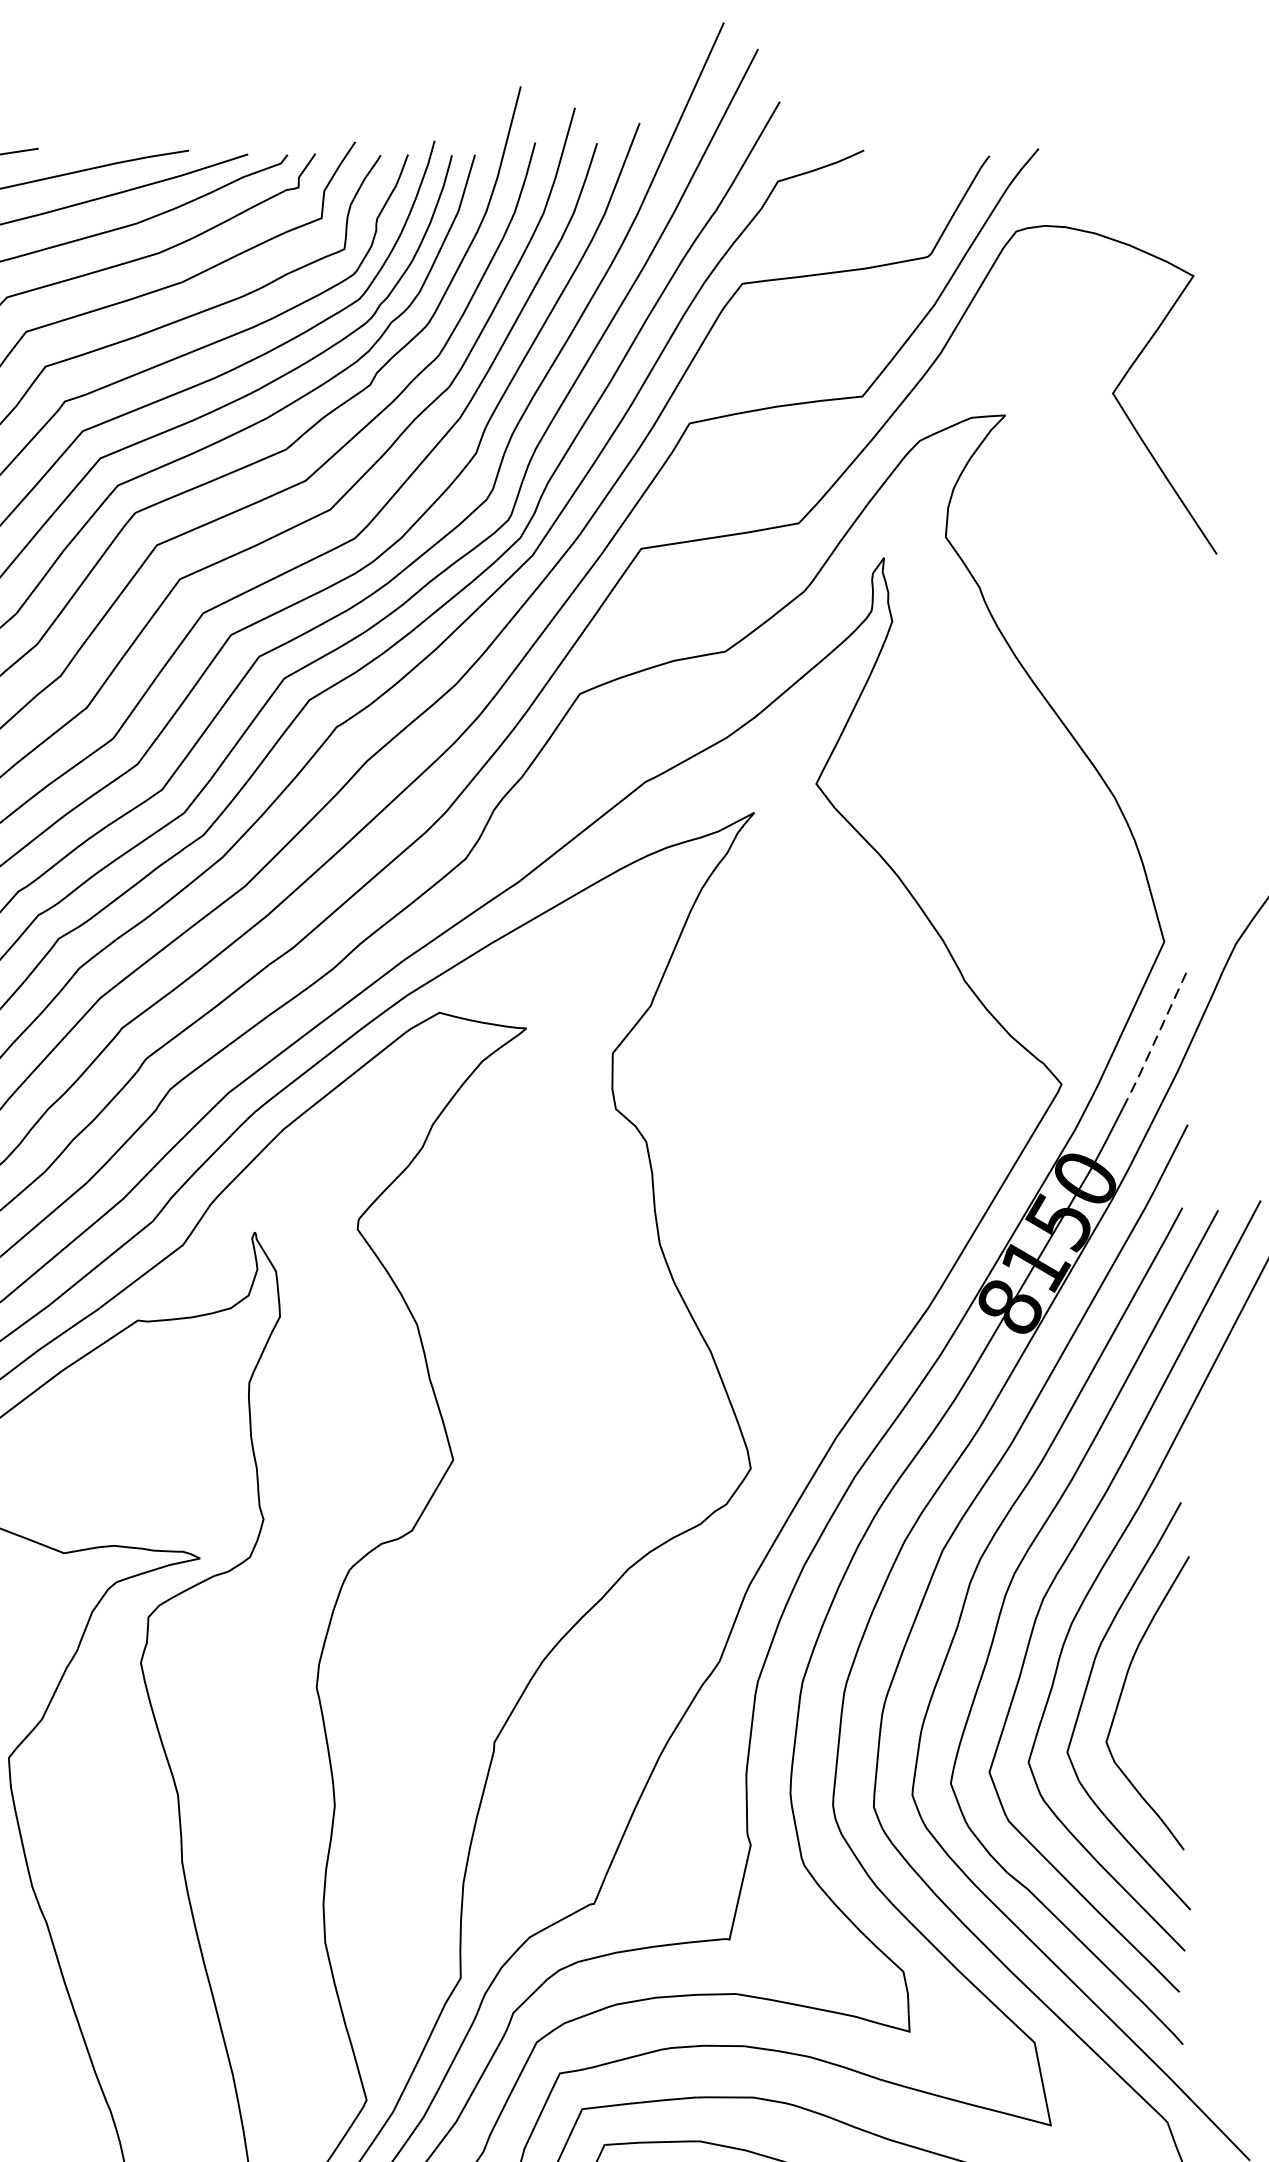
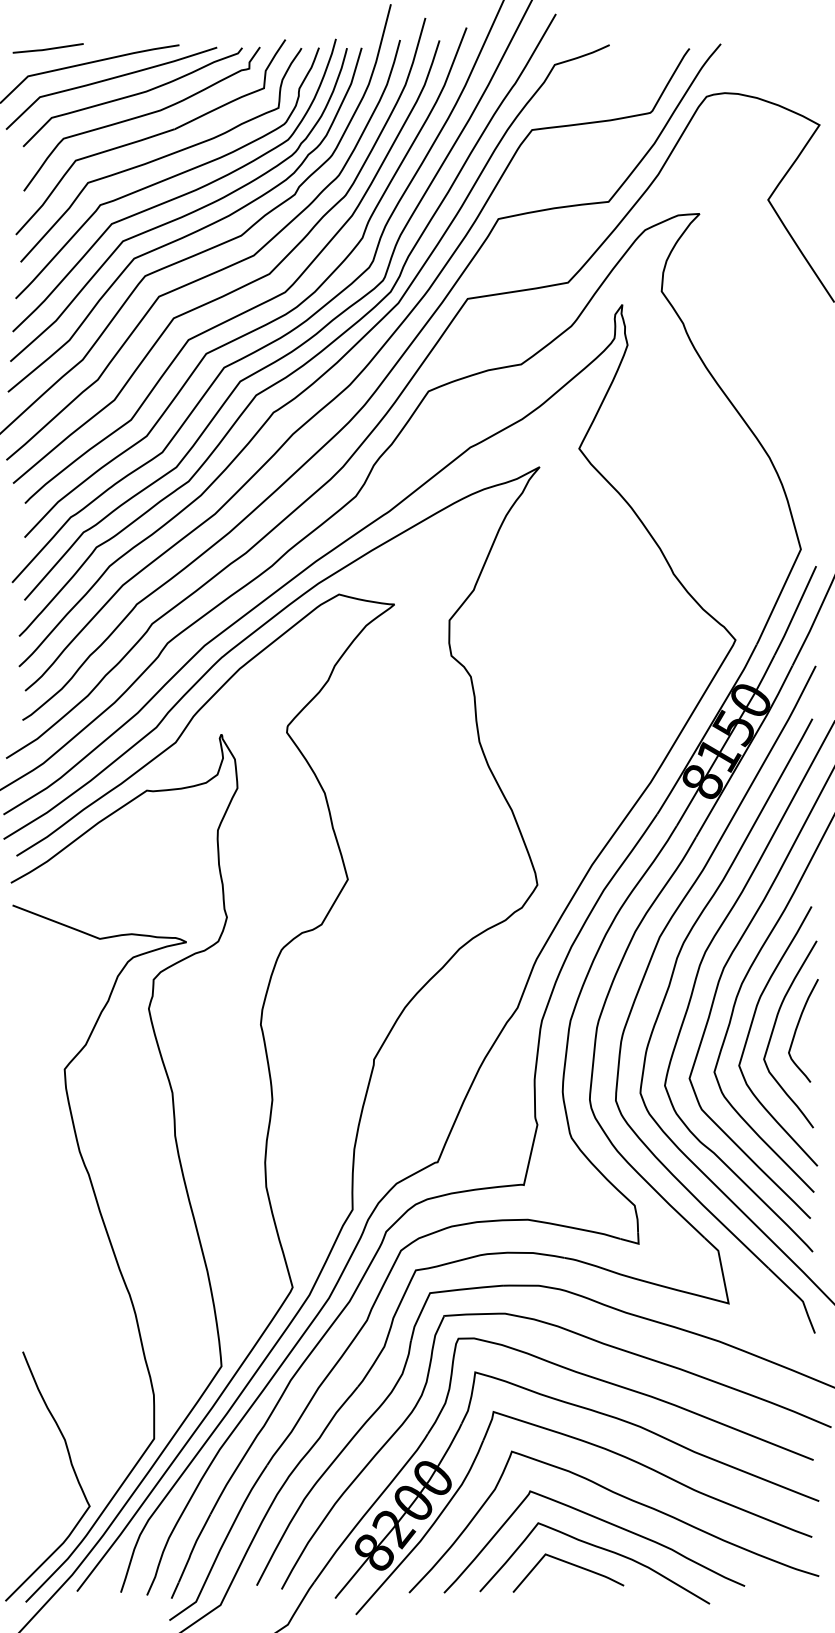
line: (1155, 1039) -> (795, 611), dashed -> solid
curve: (1158, 1693) -> (797, 1028), added

